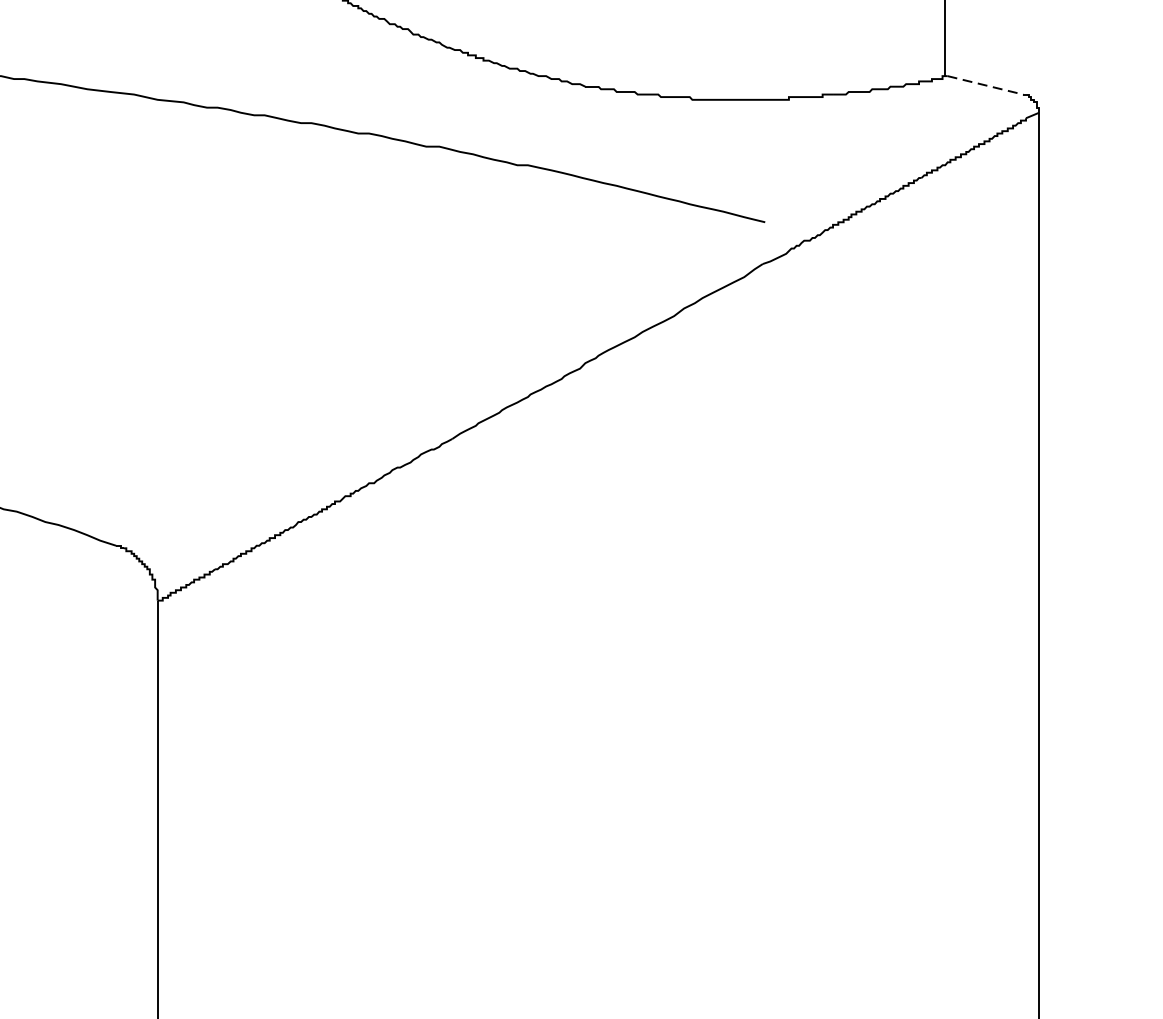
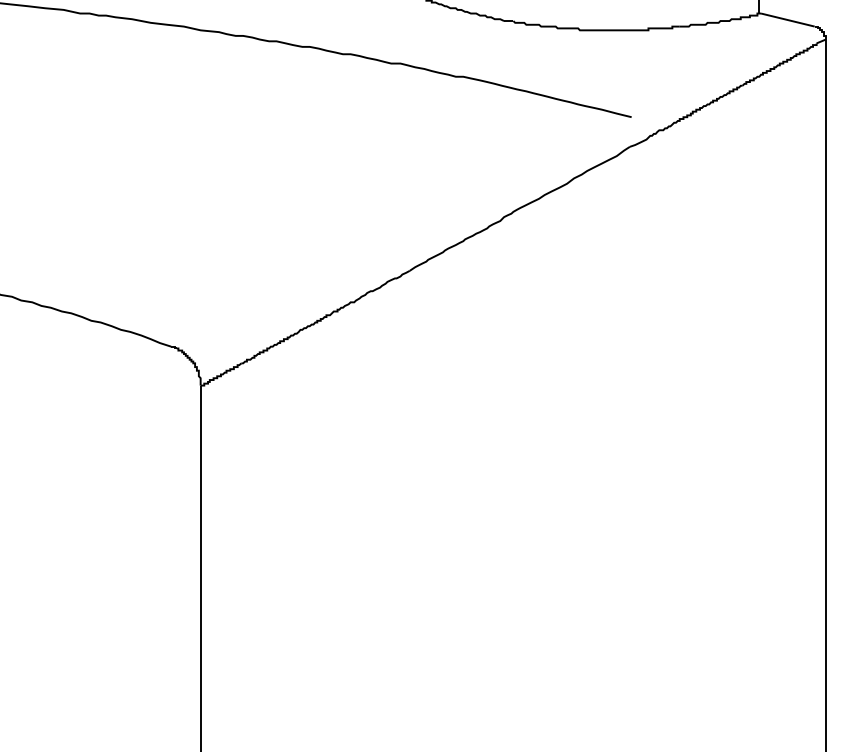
line: (984, 85) -> (787, 20), dashed -> solid

